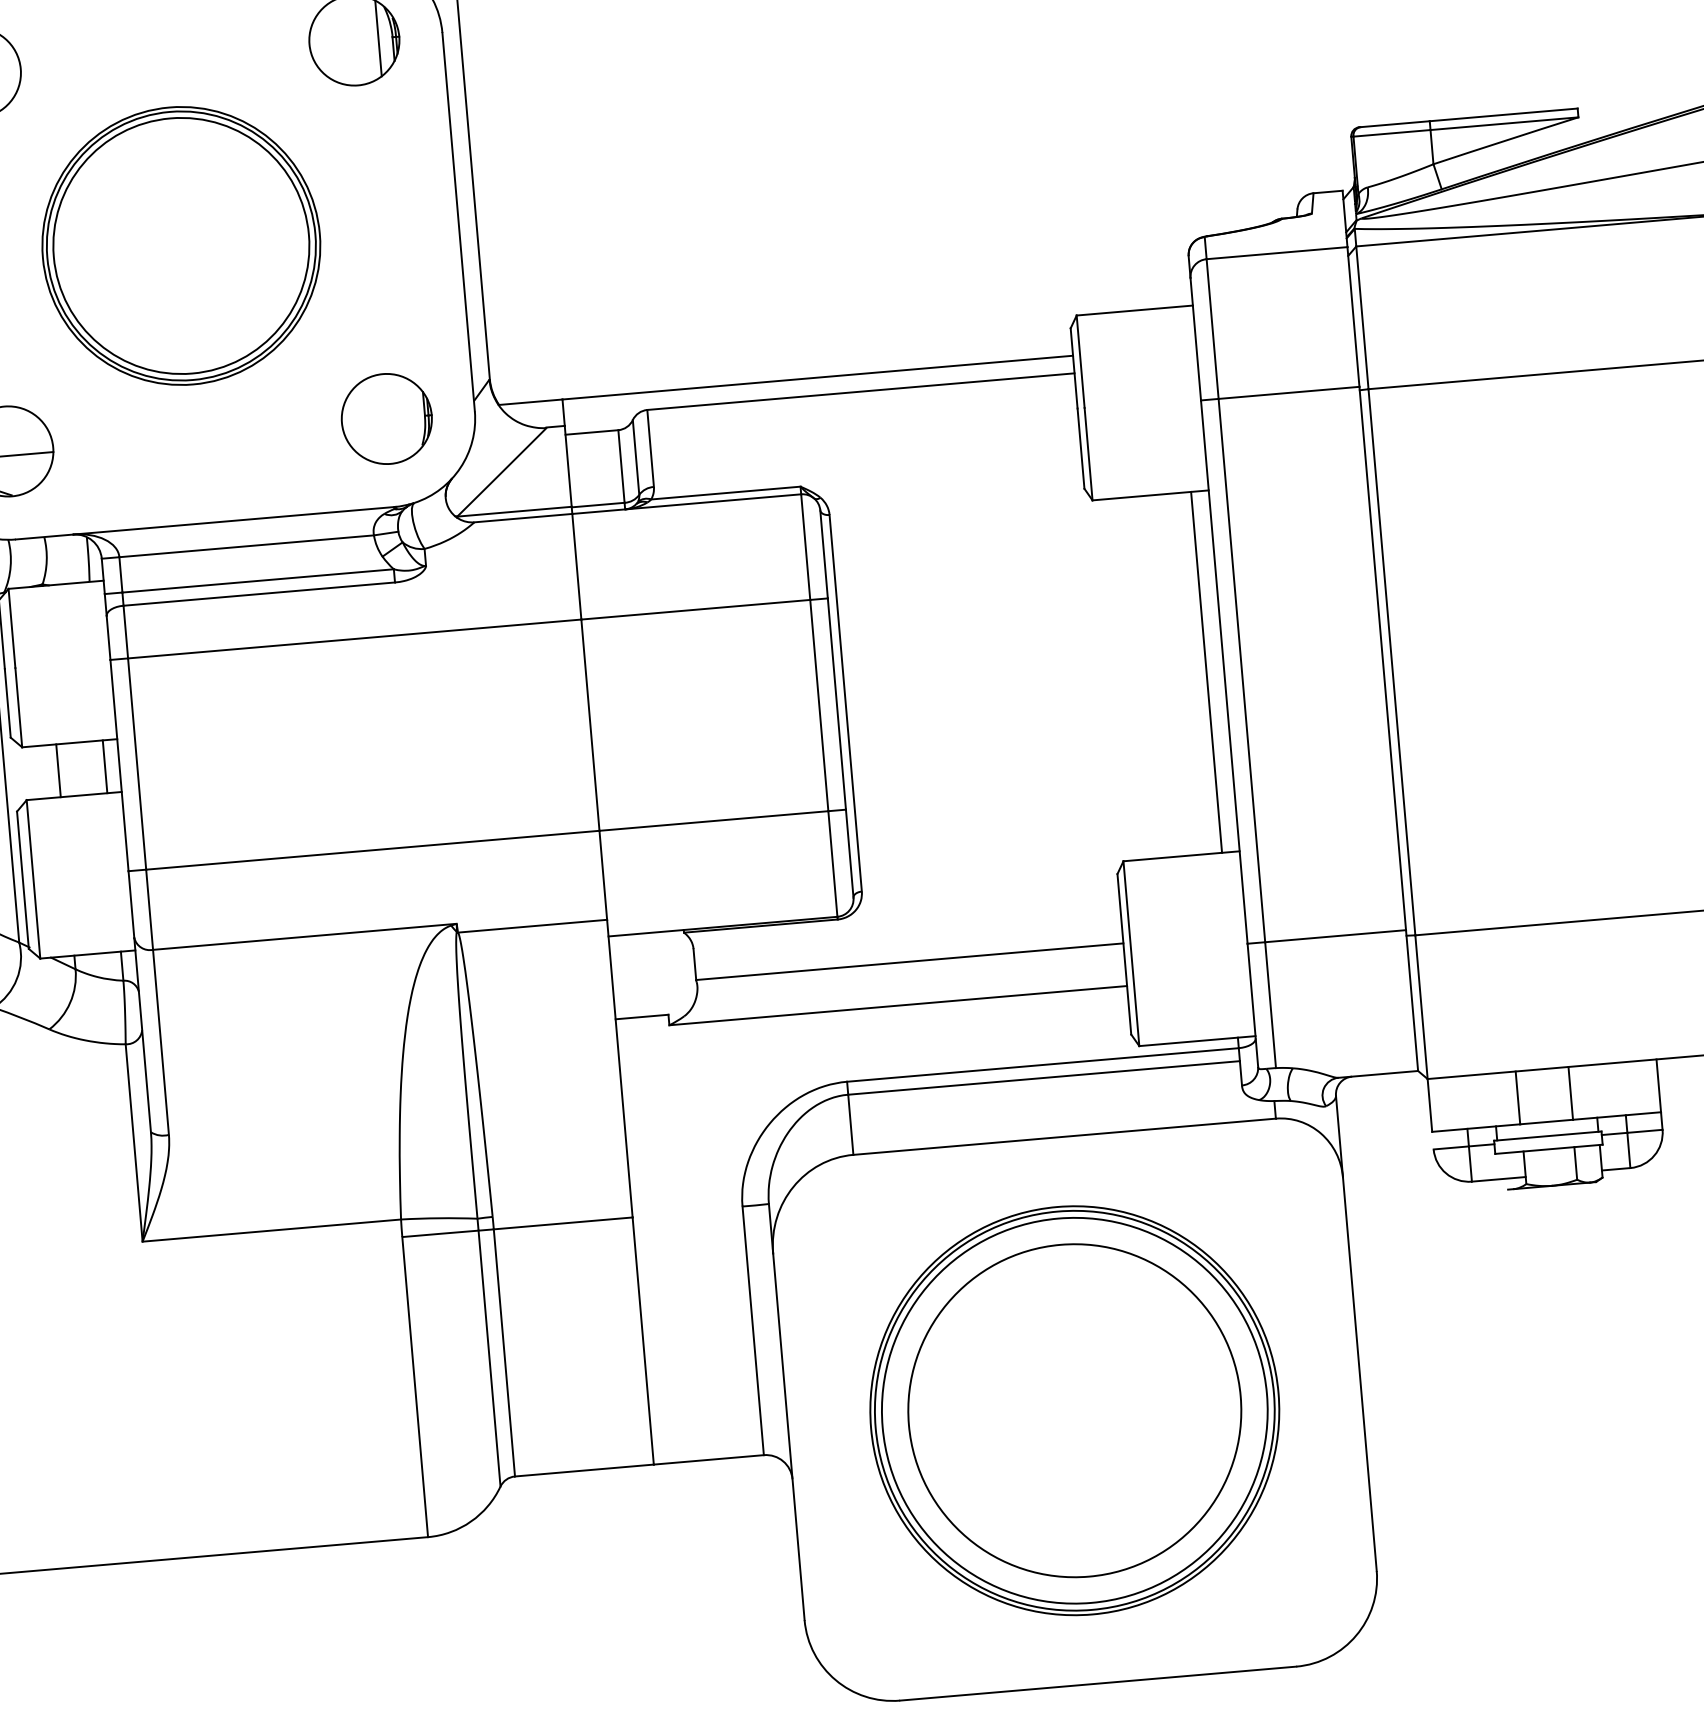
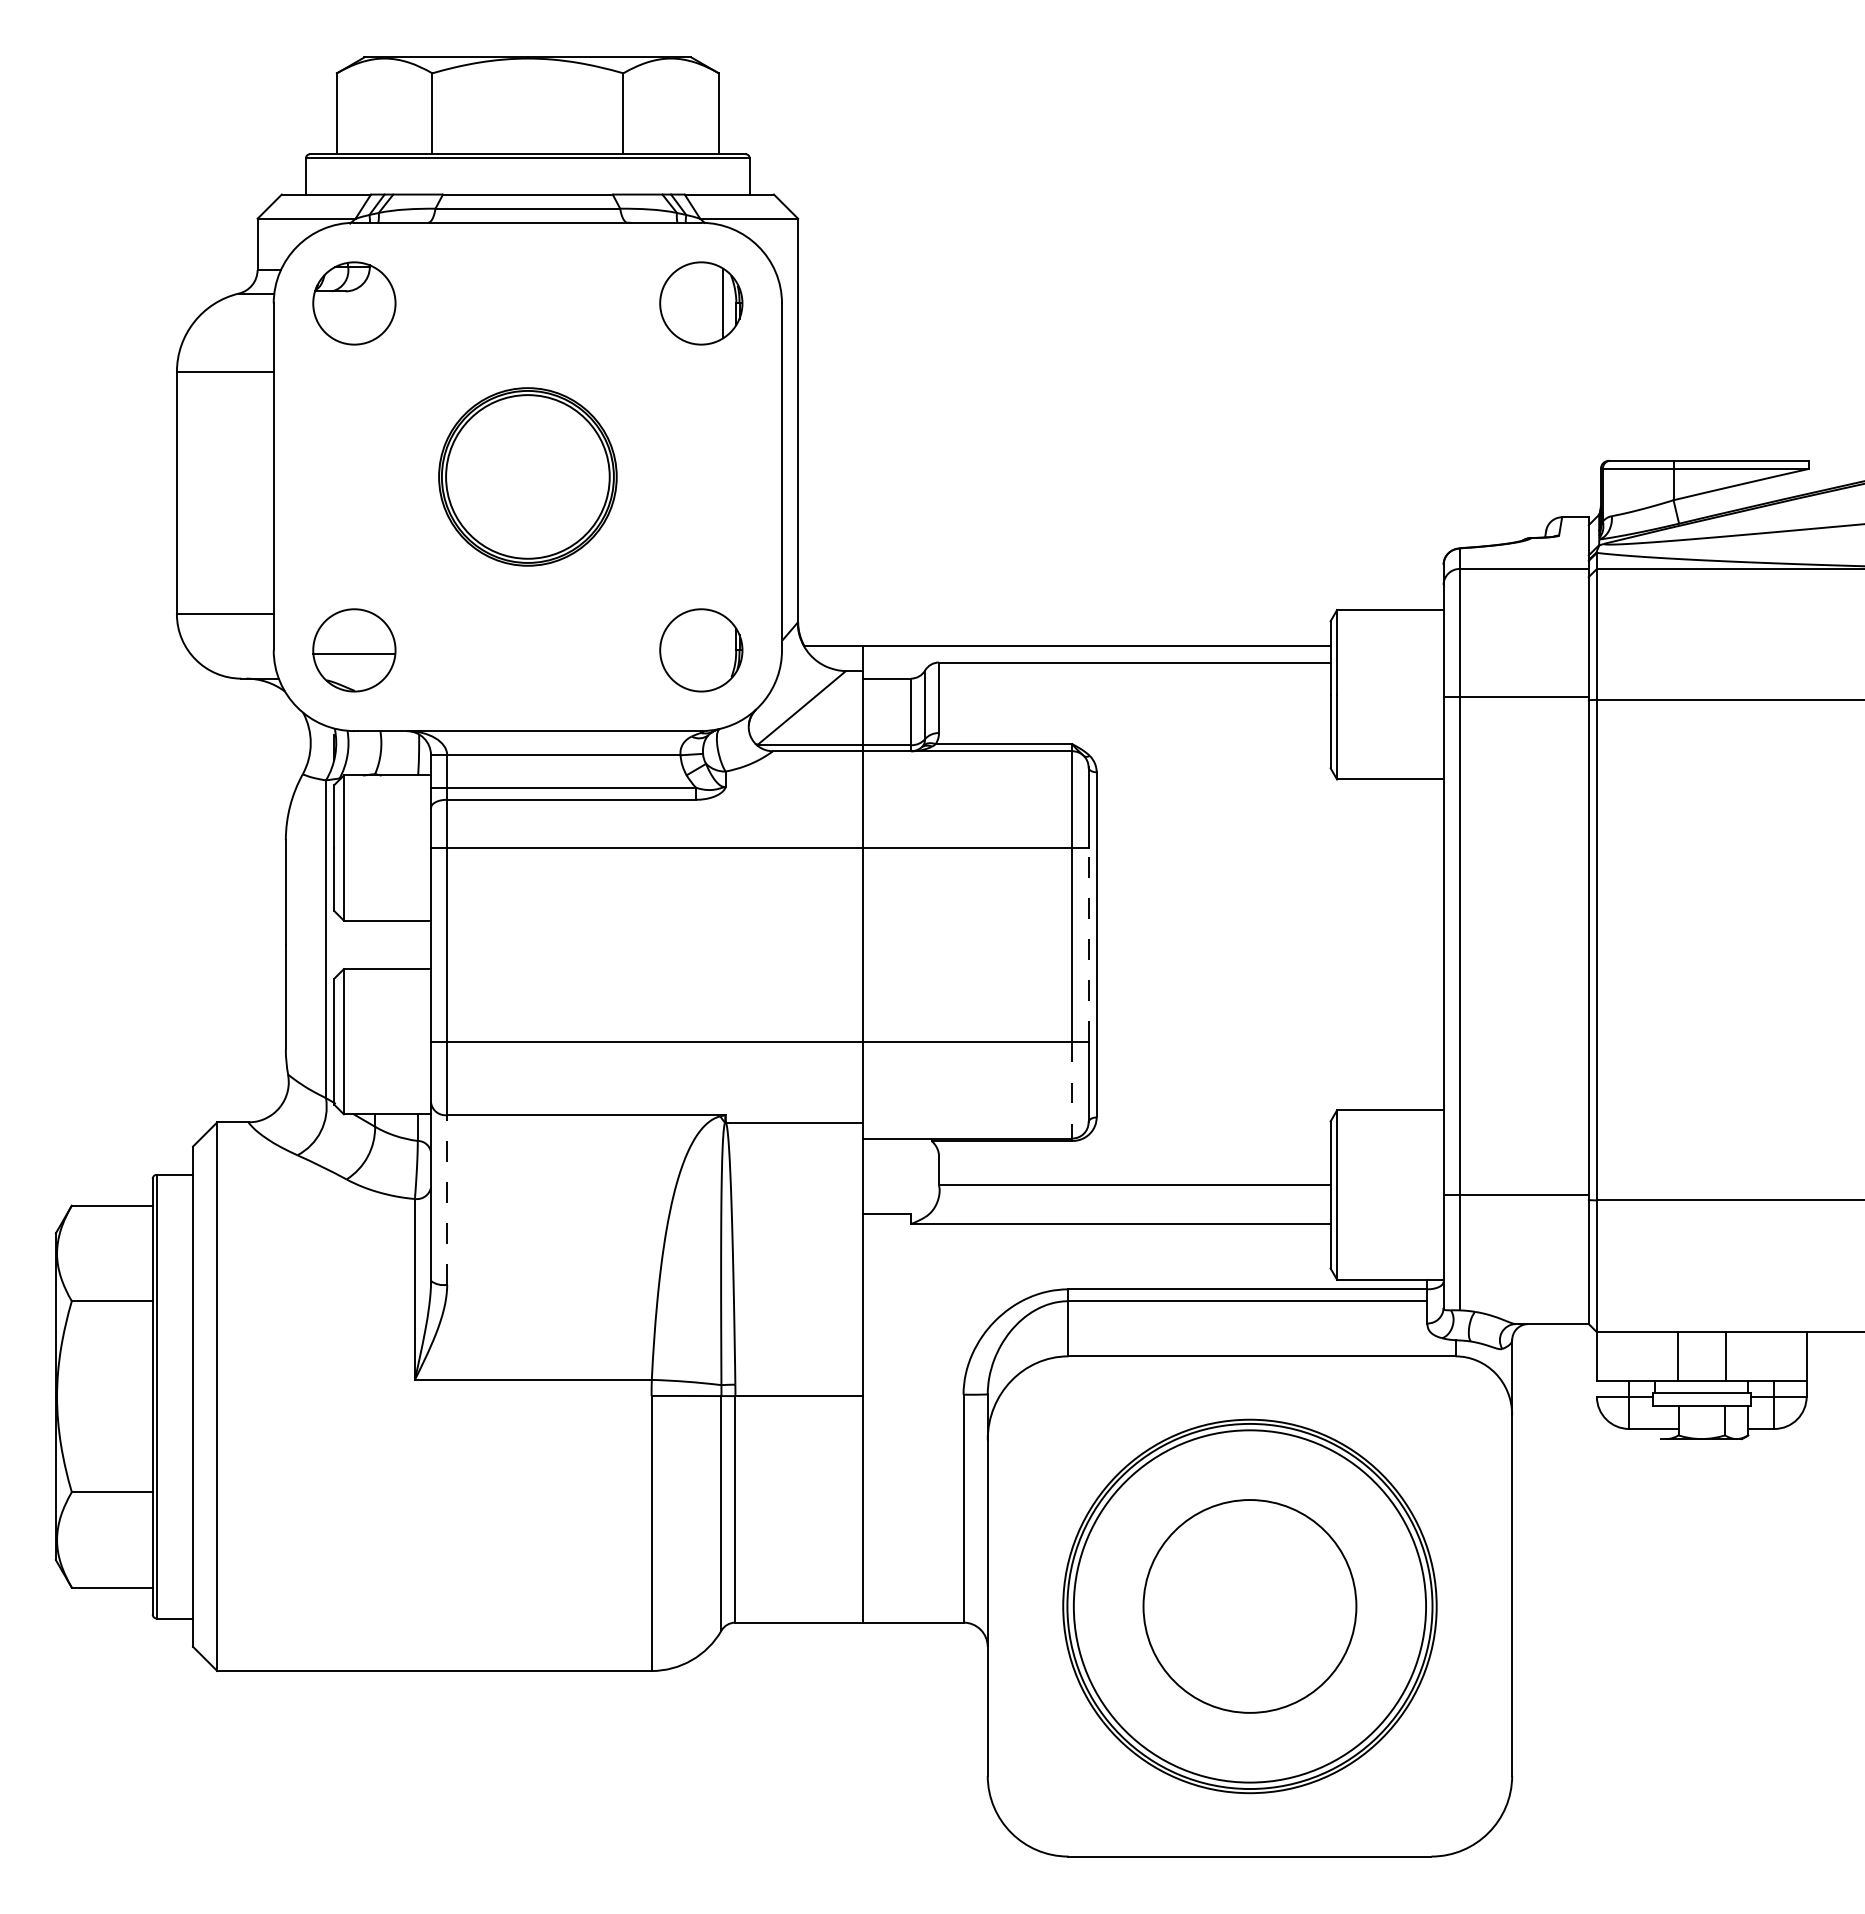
part: (180, 245) -> (527, 476), size x0.7
line: (1206, 671) -> (1427, 944), removed
line: (836, 703) -> (1088, 944), solid -> dashed
line: (104, 766) -> (417, 944), removed
line: (58, 770) -> (375, 944), removed
line: (832, 864) -> (1072, 1090), solid -> dashed
line: (161, 1041) -> (447, 1199), solid -> dashed
circle: (1074, 1410) -> (1249, 1606), size x0.7

